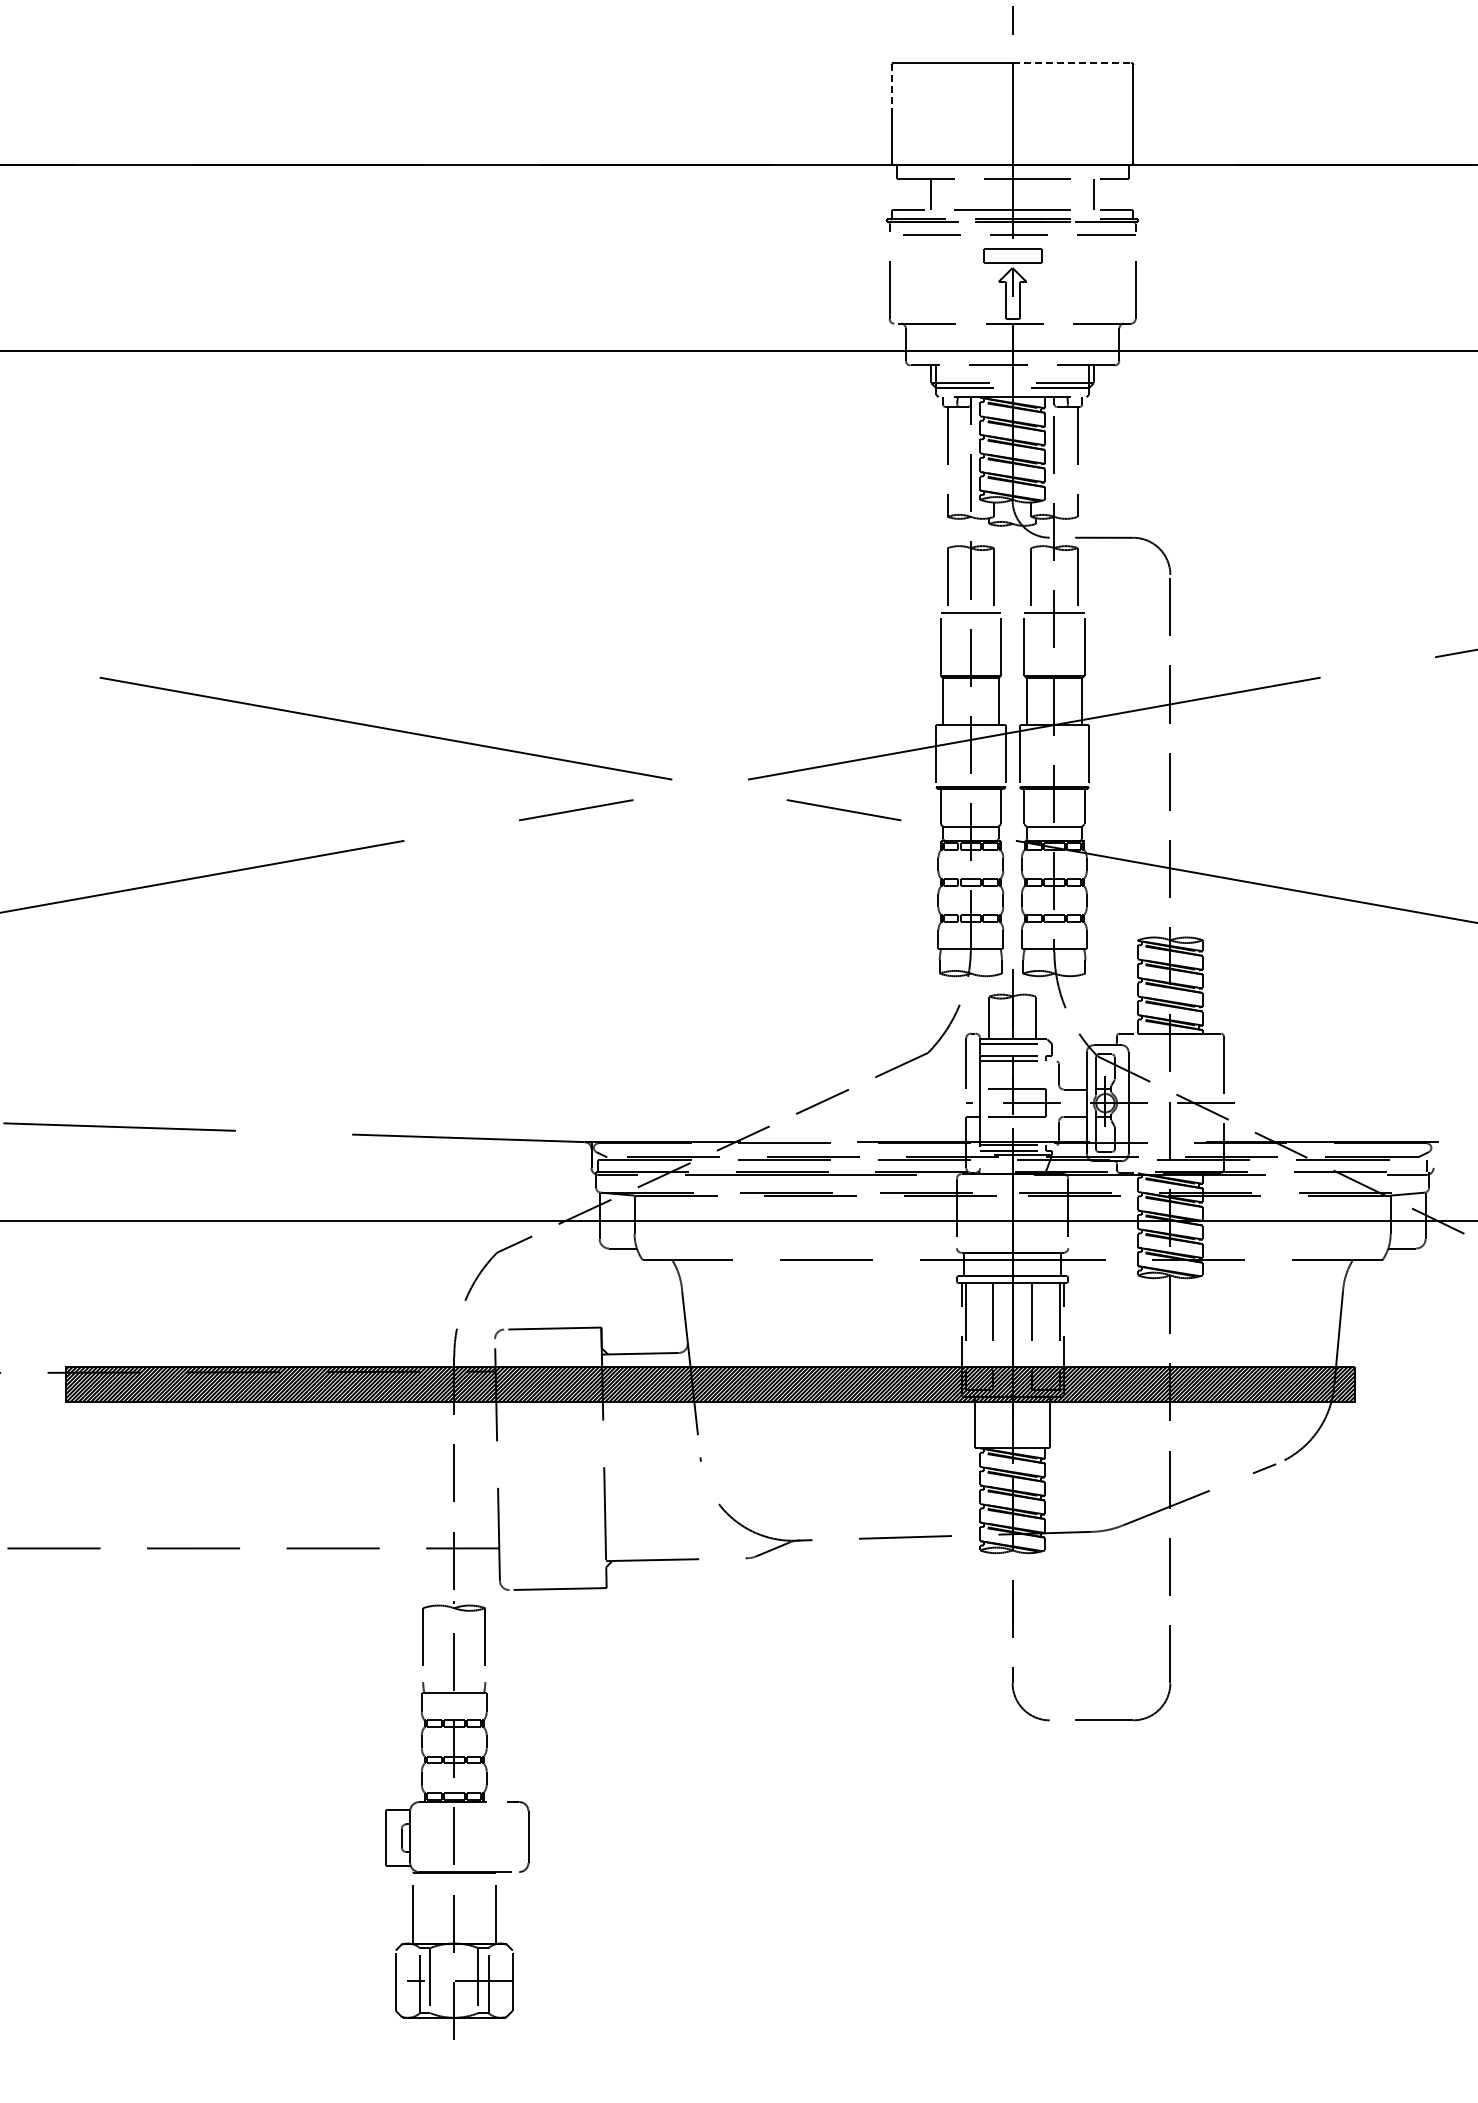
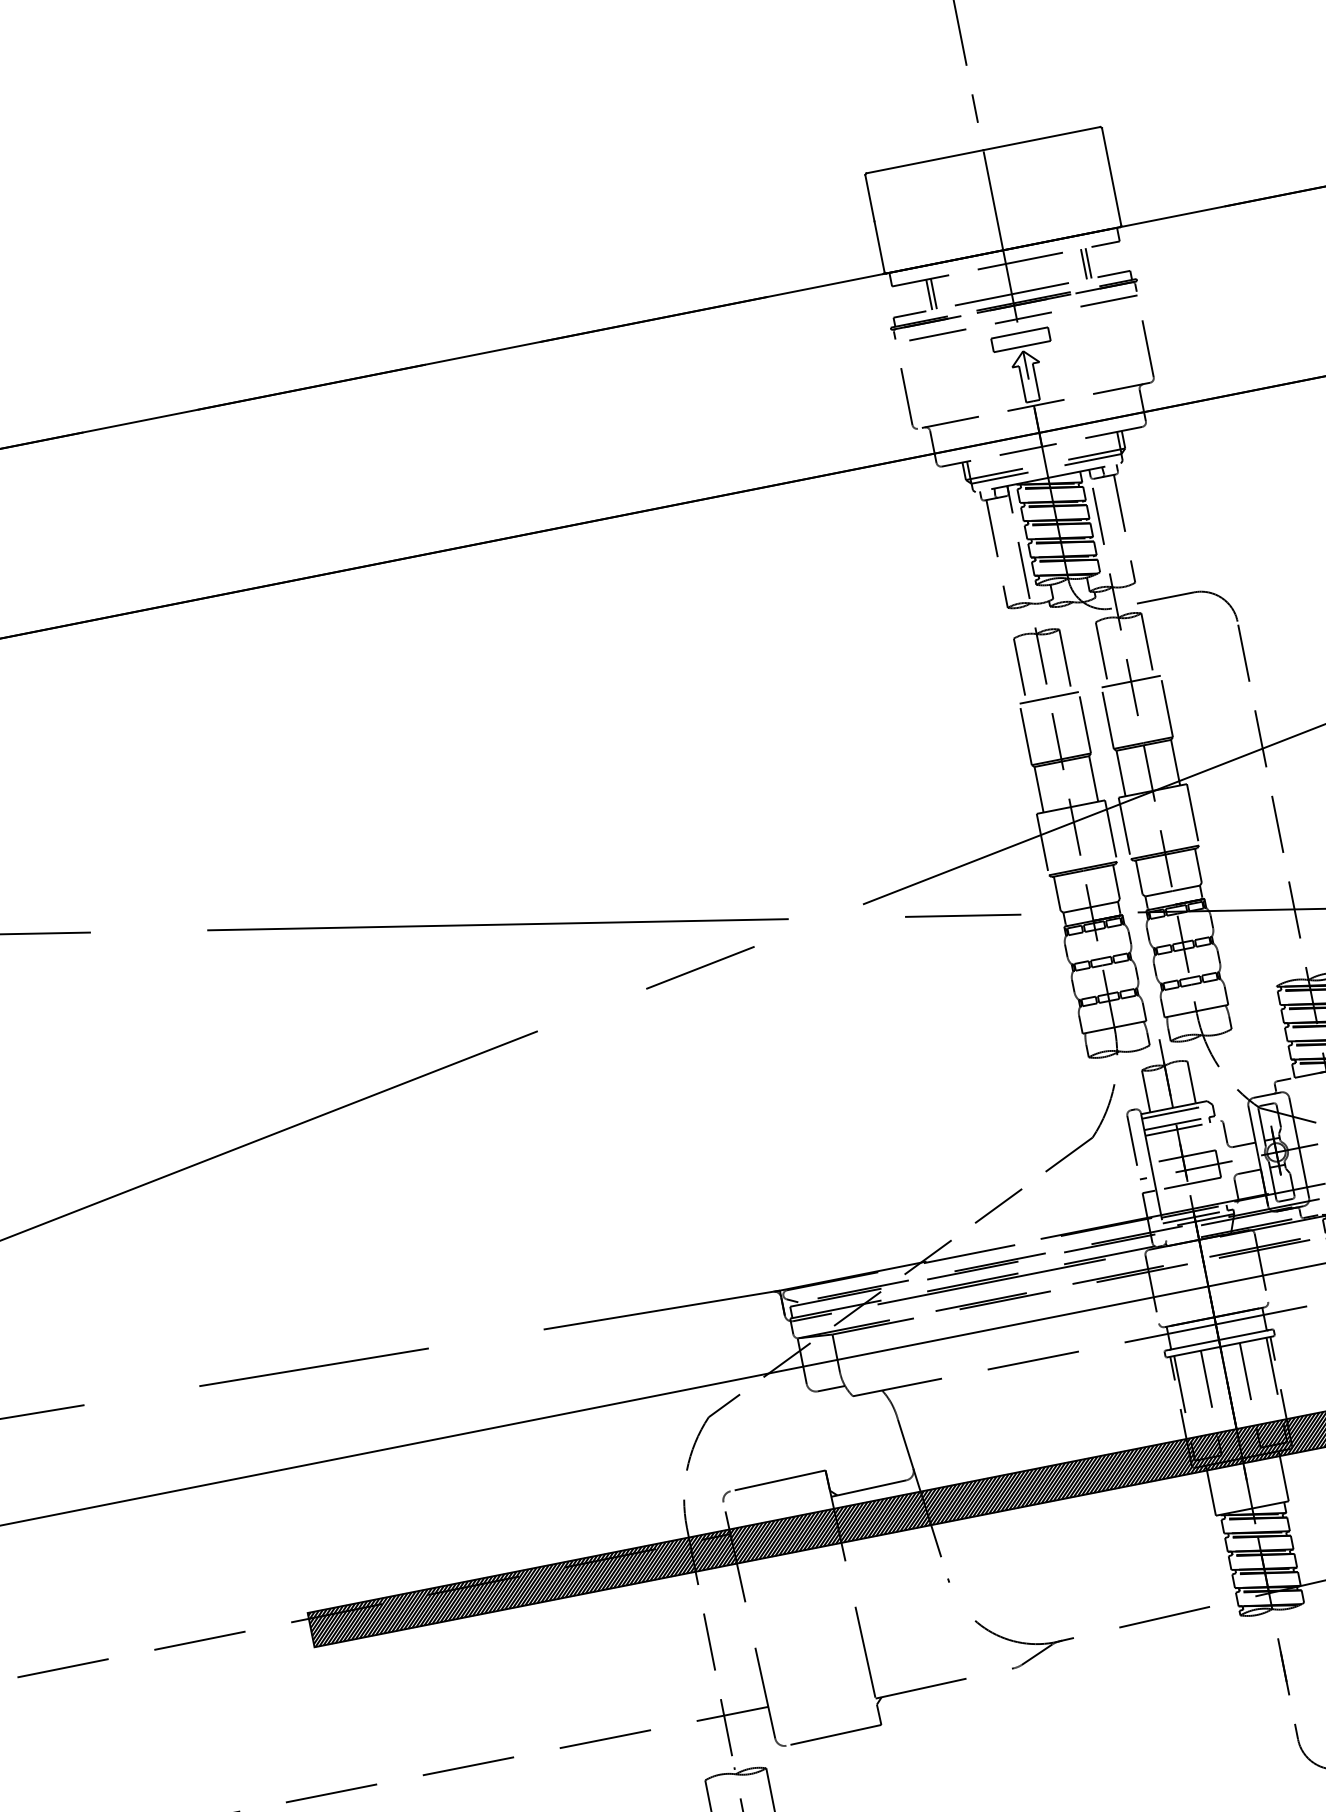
line: (1072, 63) -> (1042, 138), dashed -> solid
line: (891, 88) -> (869, 198), dashed -> solid
line: (936, 194) -> (934, 293), added
line: (1089, 194) -> (1084, 264), added

